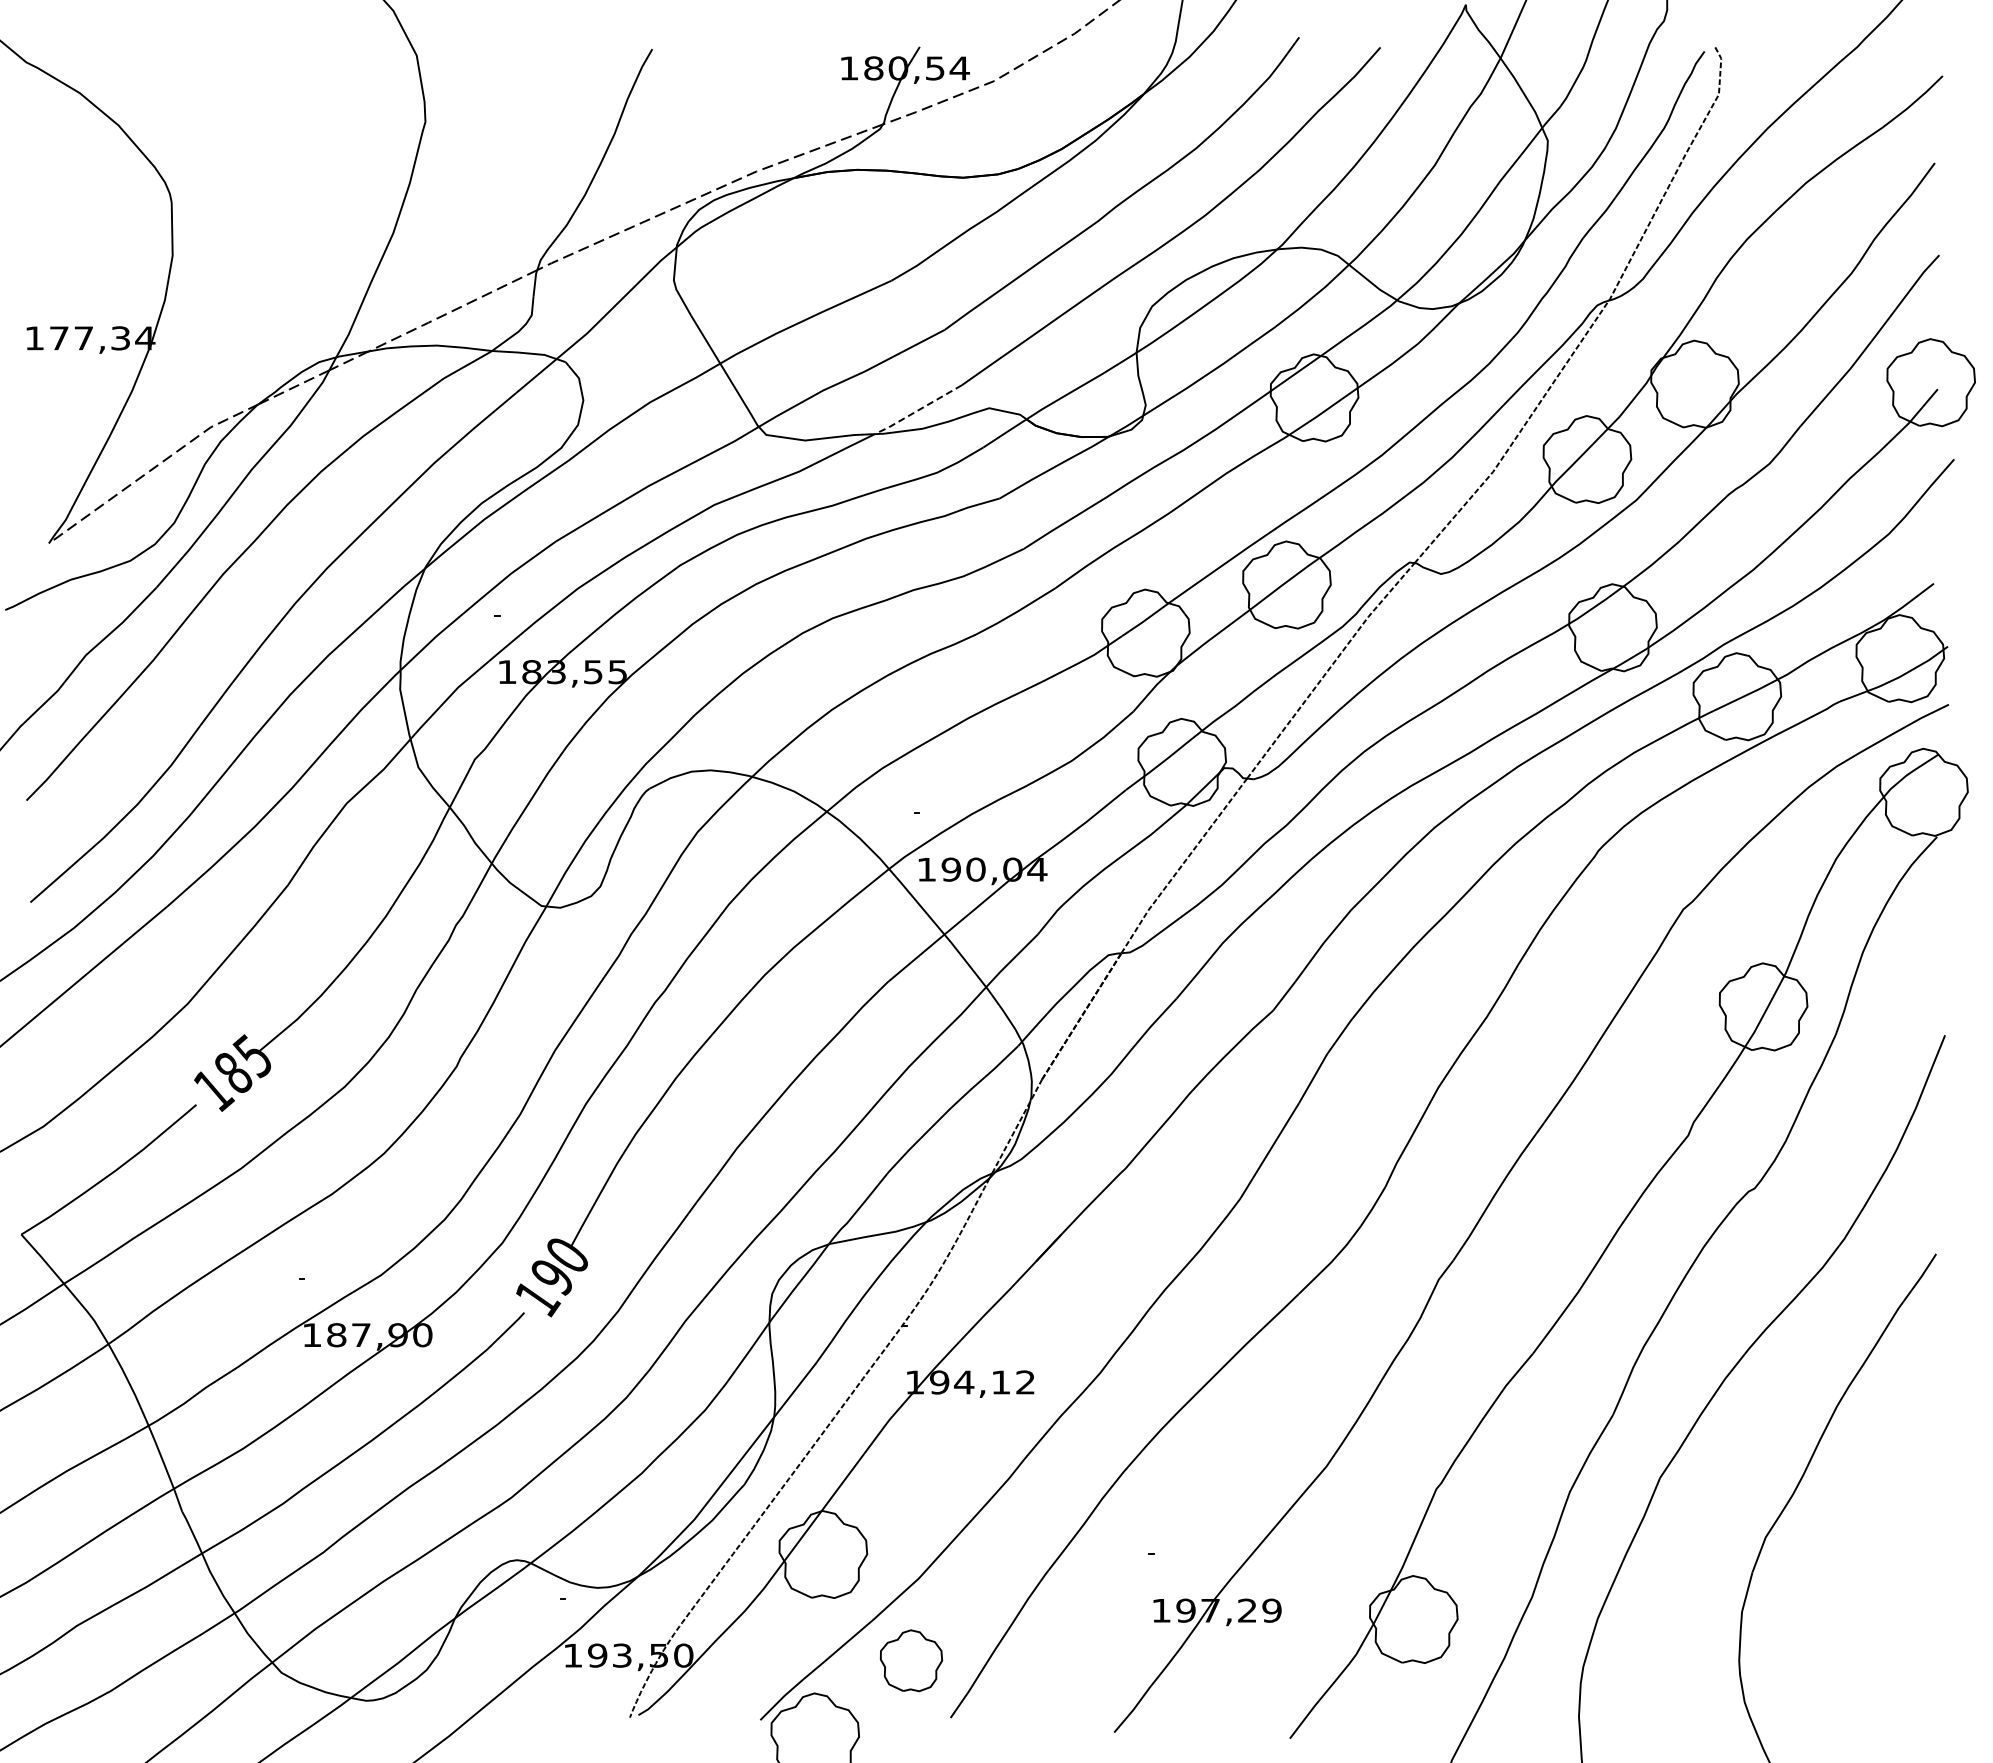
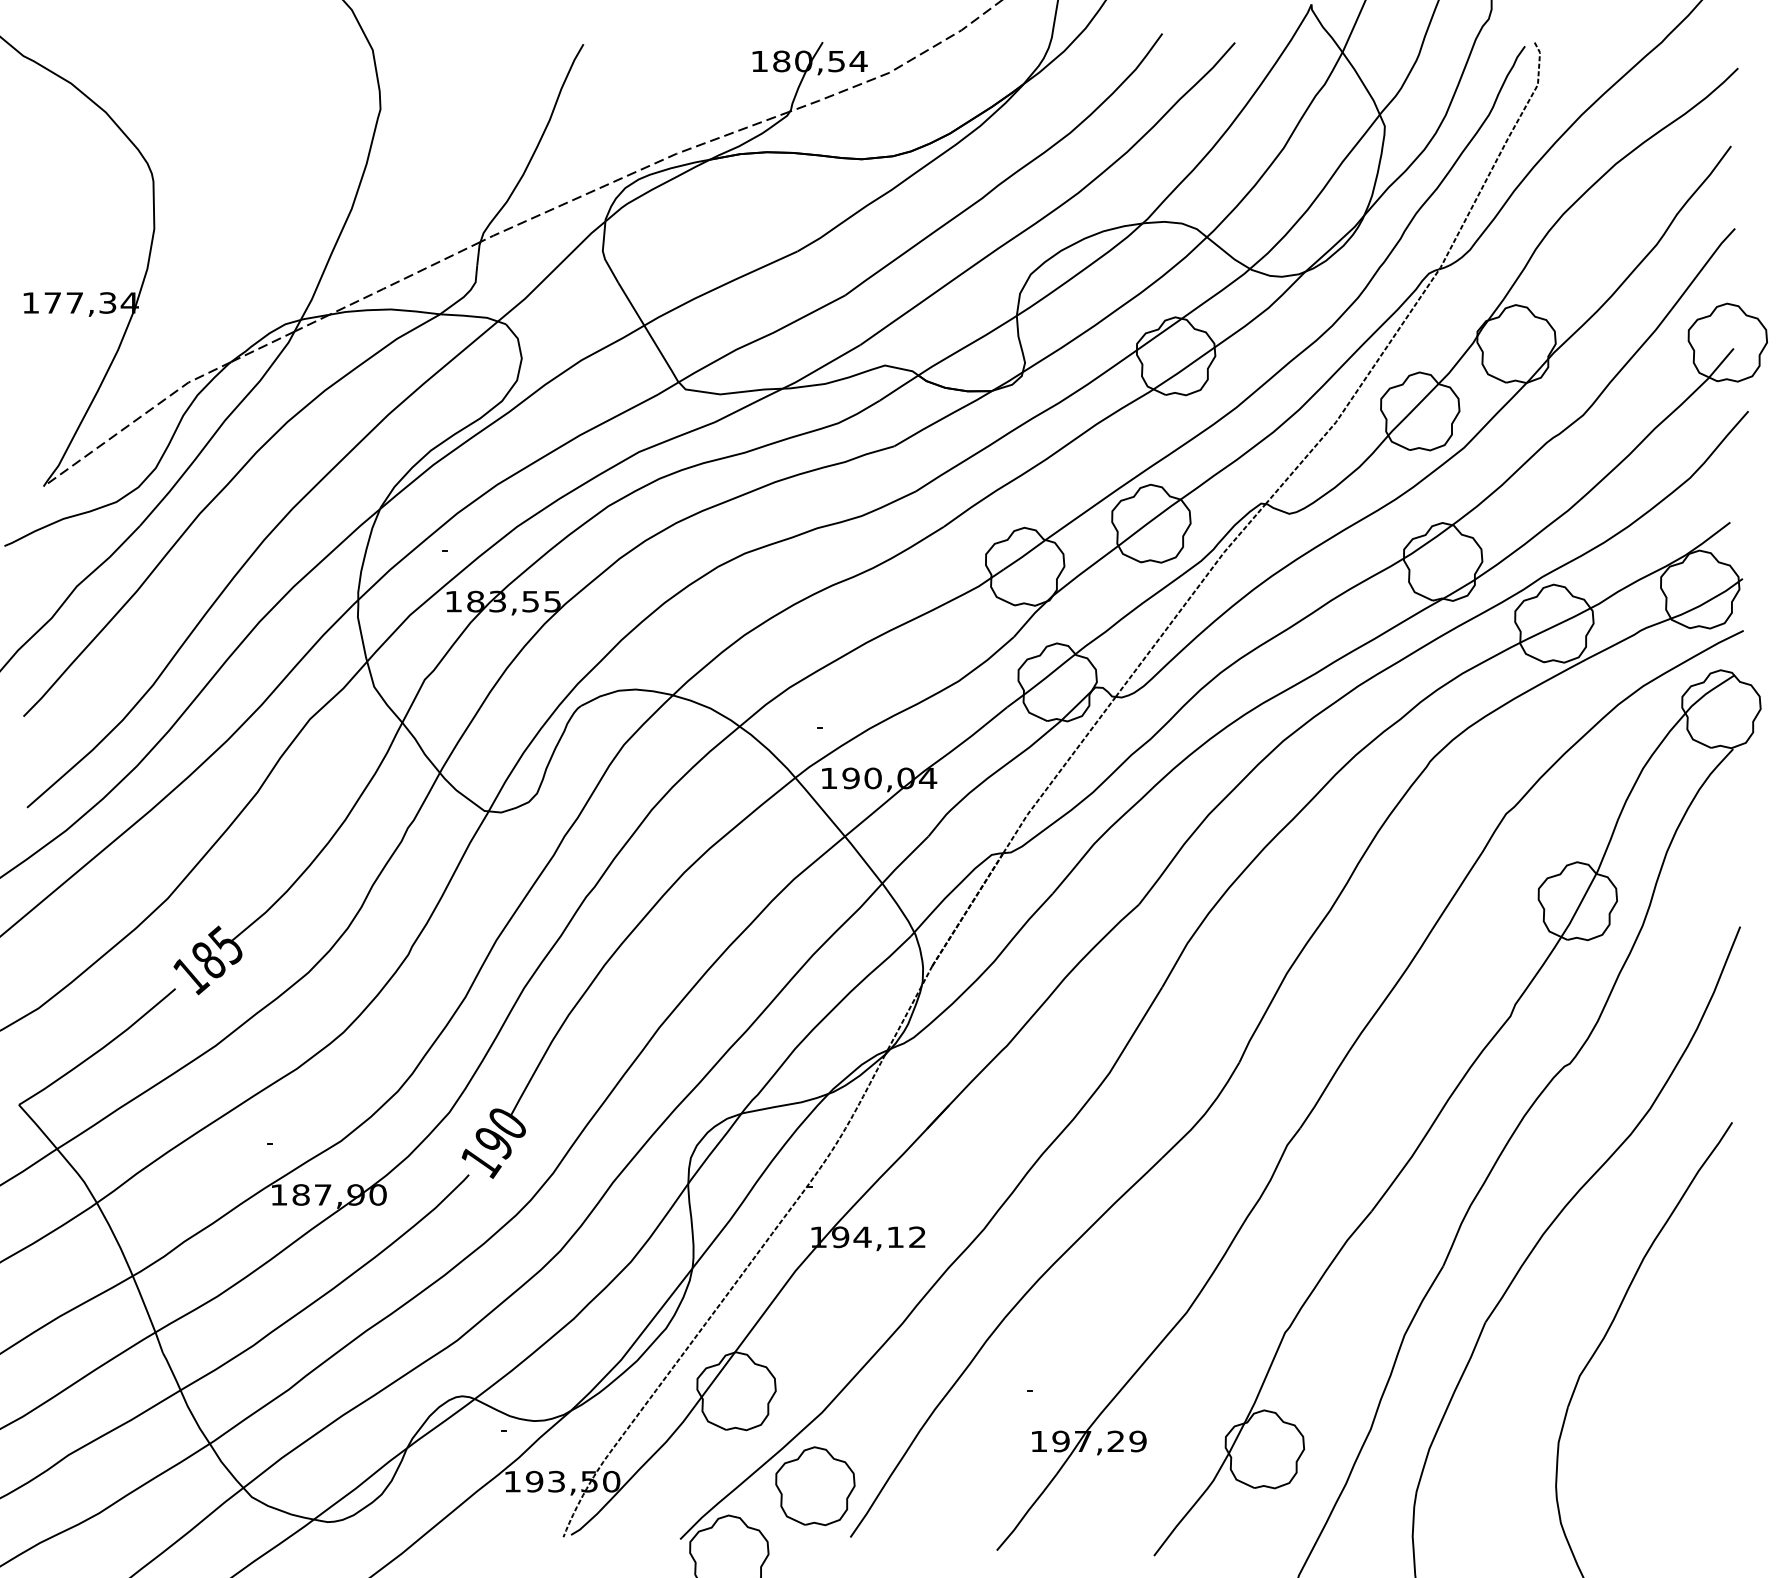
line: (917, 410) -> (820, 367), dashed -> solid
part: (911, 1660) -> (815, 1486), size x1.43

